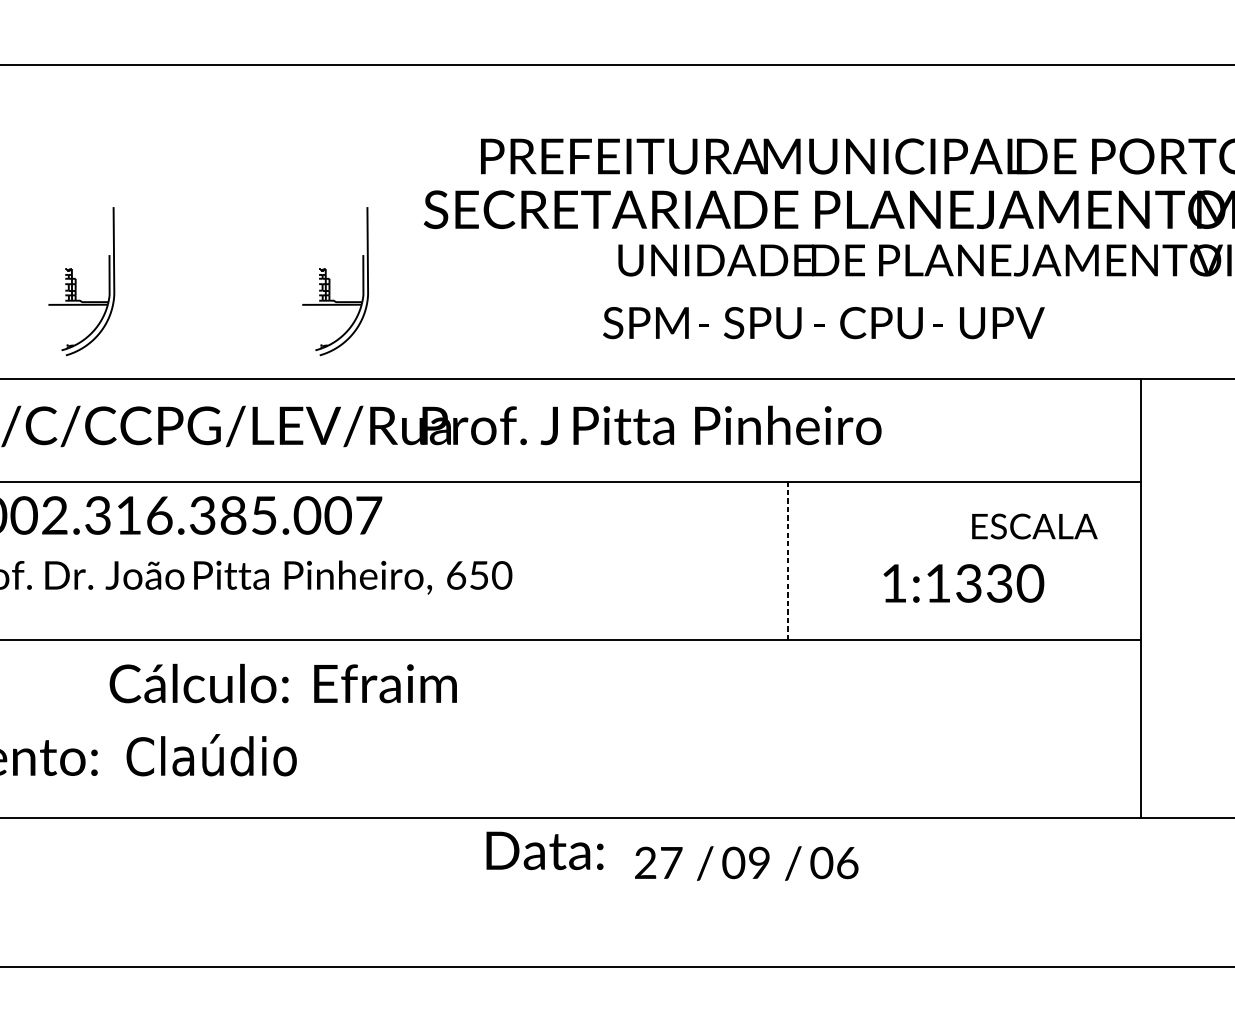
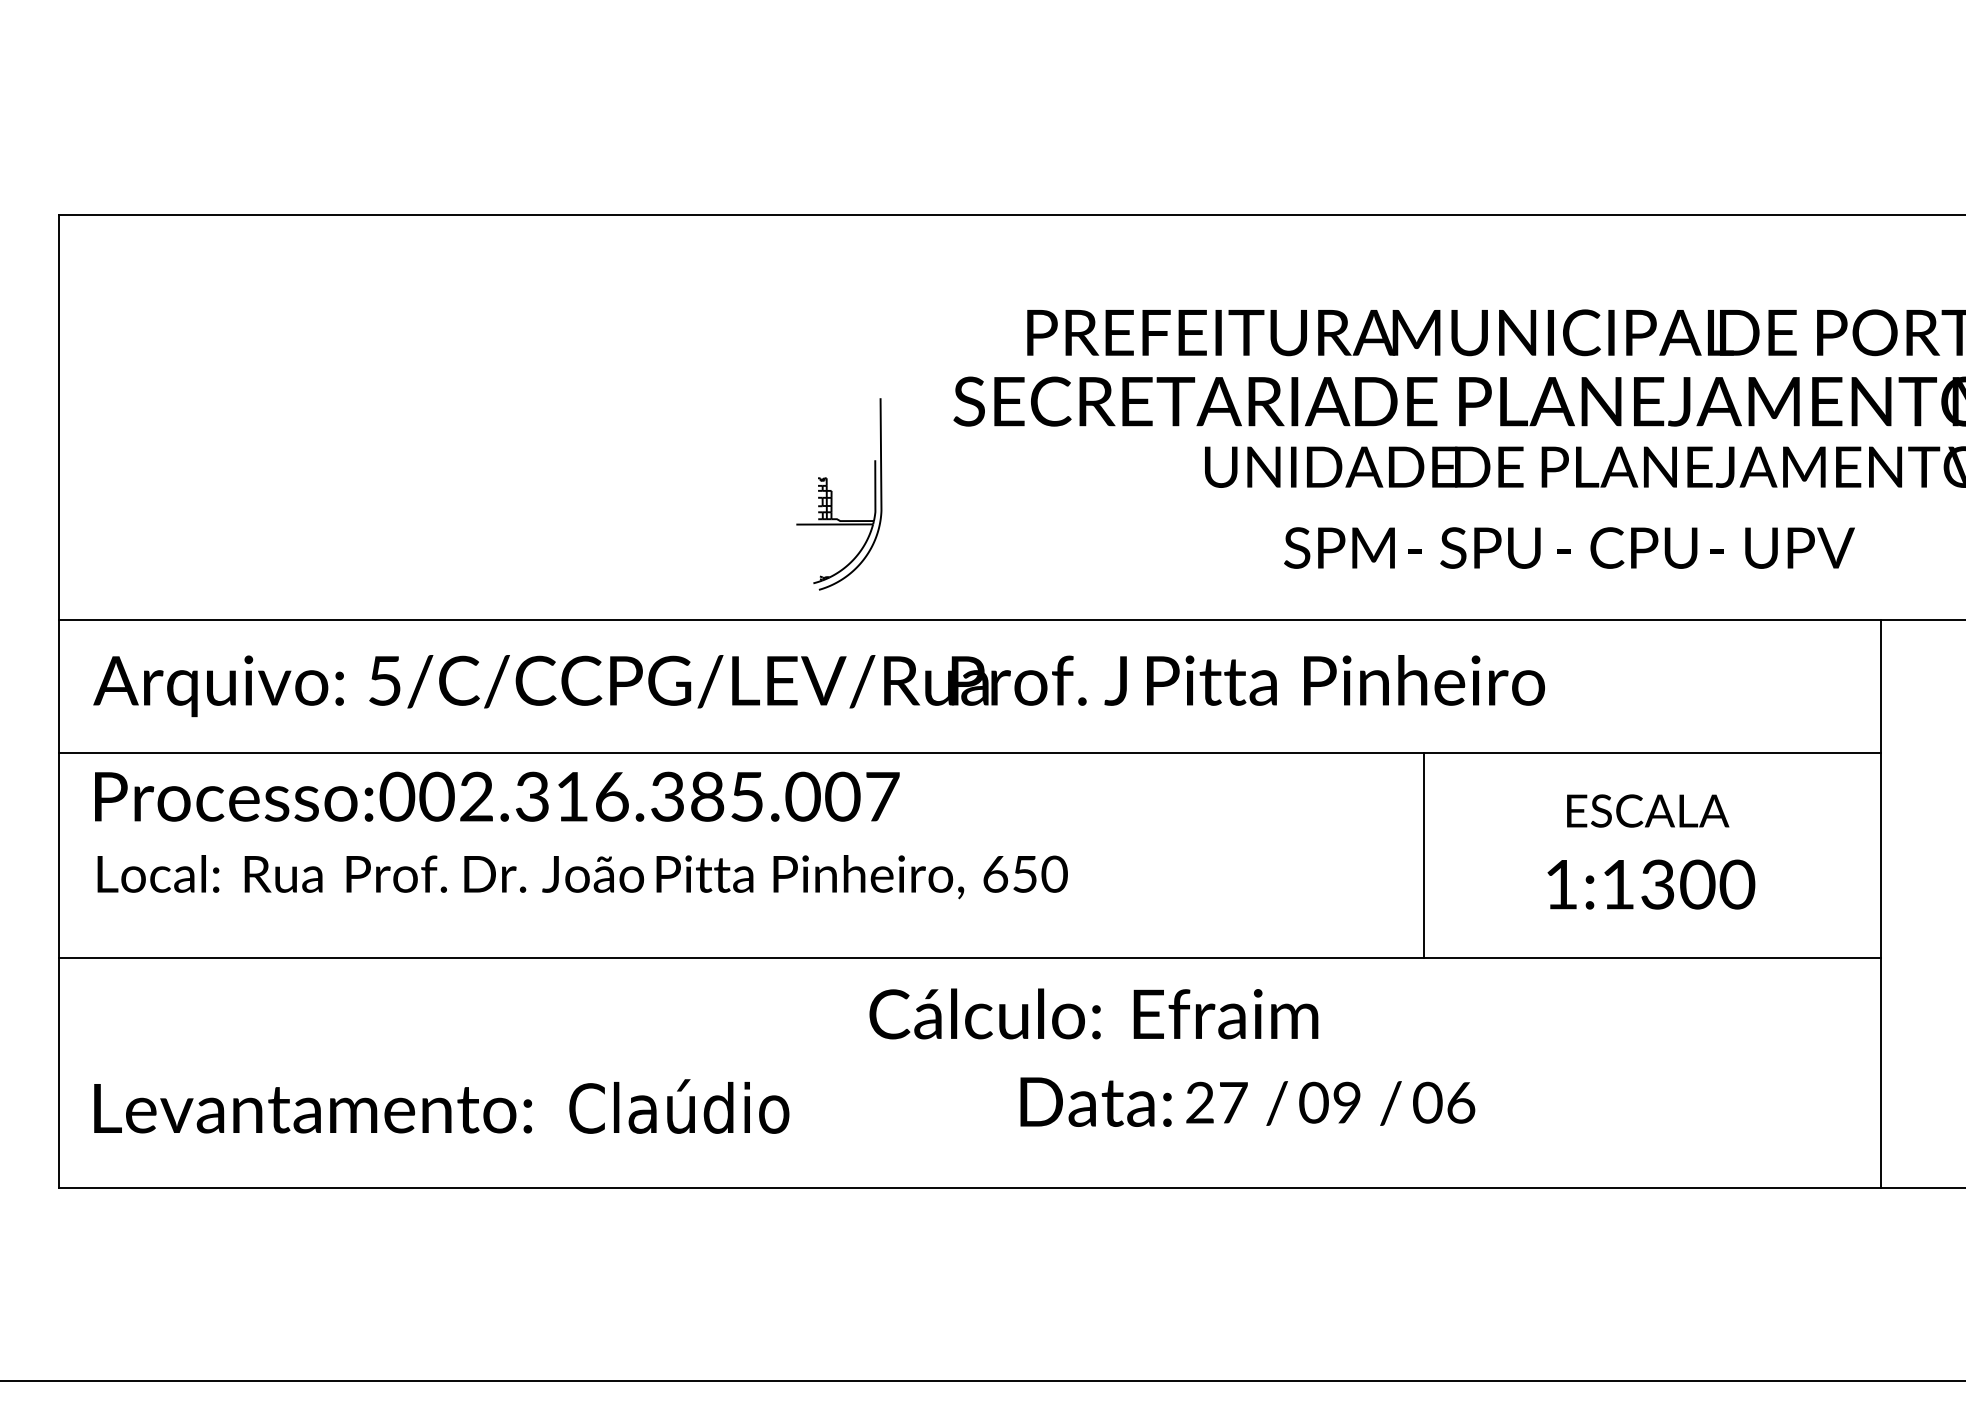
part: (76, 281) -> (504, 494), removed
text: (823, 322) -> (1569, 547), moved
text: (1035, 526) -> (1648, 810), moved
line: (788, 560) -> (1424, 855), dashed -> solid
text: (999, 583) -> (1697, 884), 1:1330 -> 1:1300
text: (283, 683) -> (1093, 1013), moved
text: (544, 850) -> (1095, 1101), moved
text: (746, 863) -> (1330, 1103), moved

